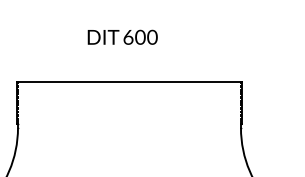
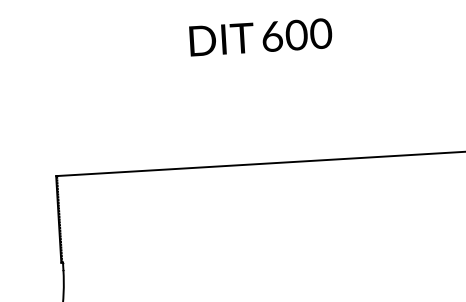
text: (122, 36) -> (260, 35), moved

